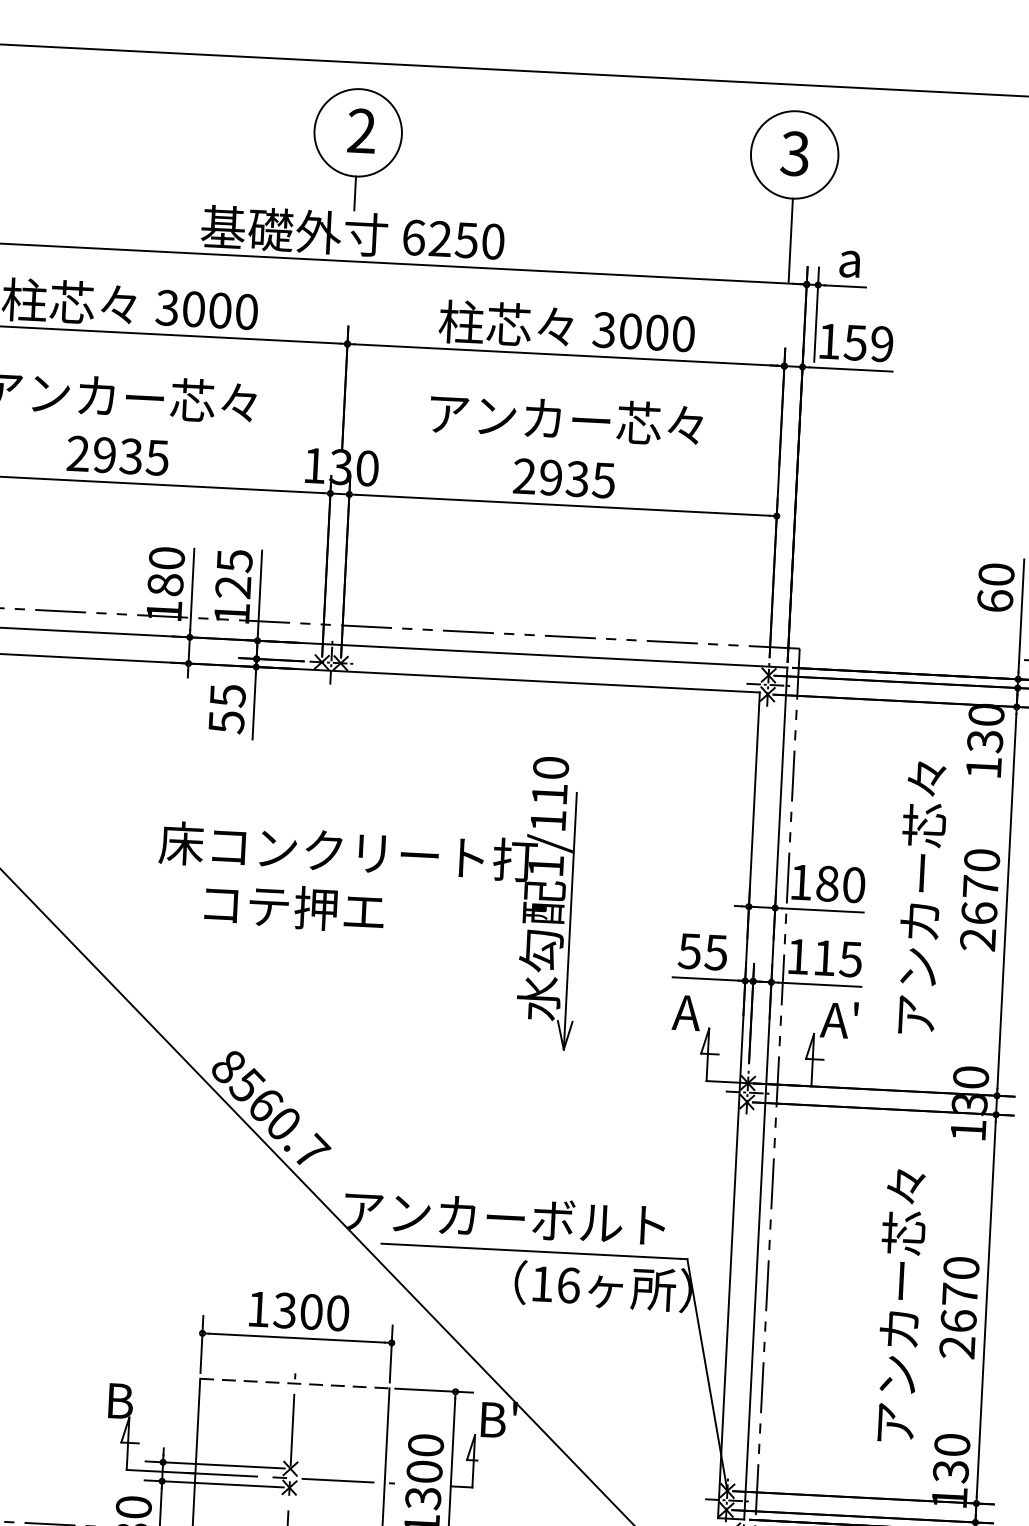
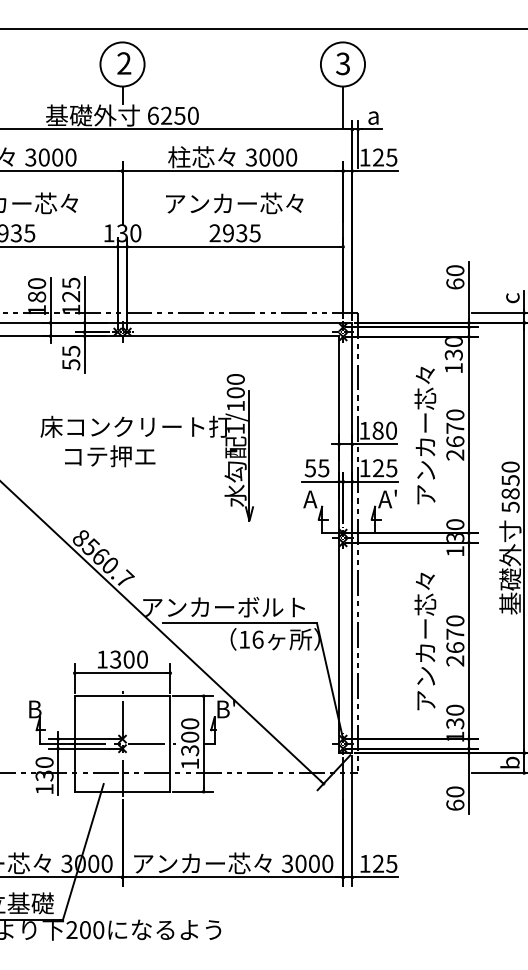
text: (867, 343) -> (384, 157), 159 -> 125
text: (549, 793) -> (235, 392), 1/110 -> 1/100
text: (824, 958) -> (378, 468), 115 -> 125
line: (294, 1384) -> (122, 696), dashed -> solid

